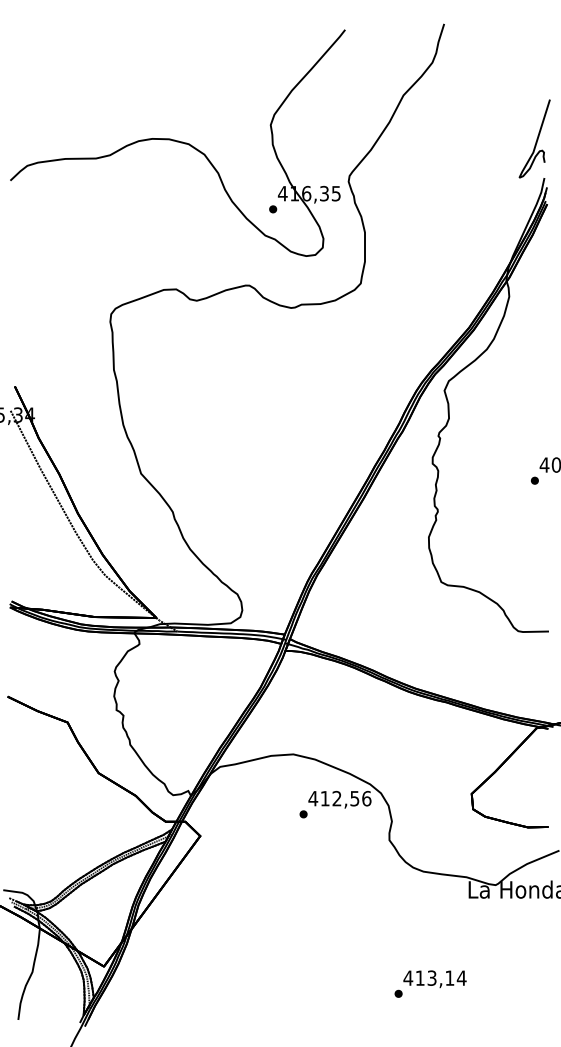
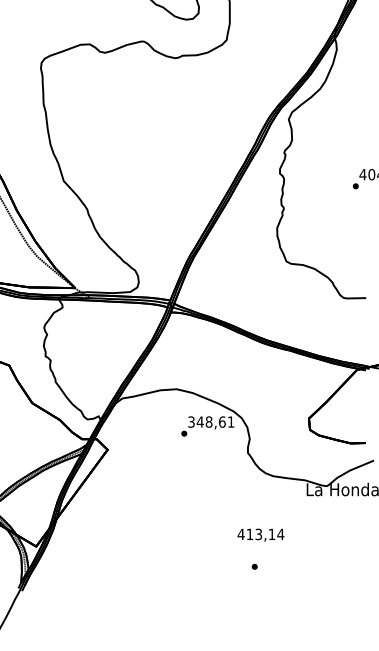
text: (339, 798) -> (210, 421), 412,56 -> 348,61
text: (434, 979) -> (260, 535), moved

